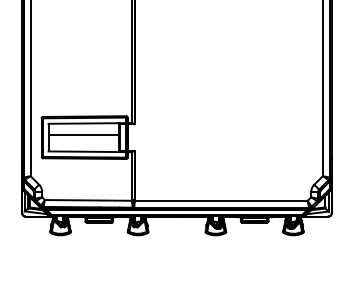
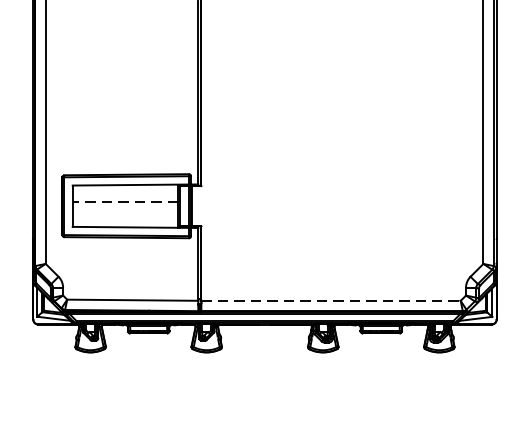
line: (83, 134) -> (125, 201), solid -> dashed
line: (221, 200) -> (331, 300), solid -> dashed

